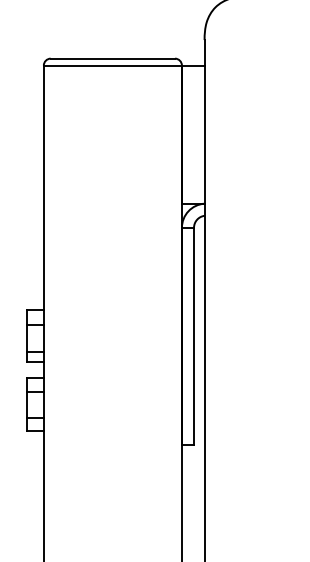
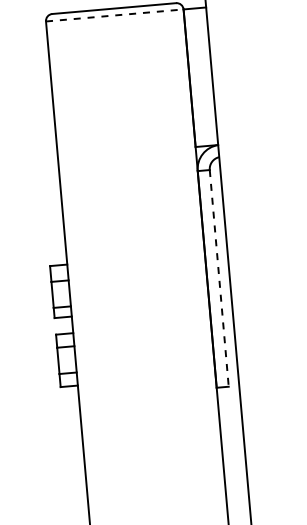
line: (113, 65) -> (115, 15), solid -> dashed
line: (194, 336) -> (219, 278), solid -> dashed

